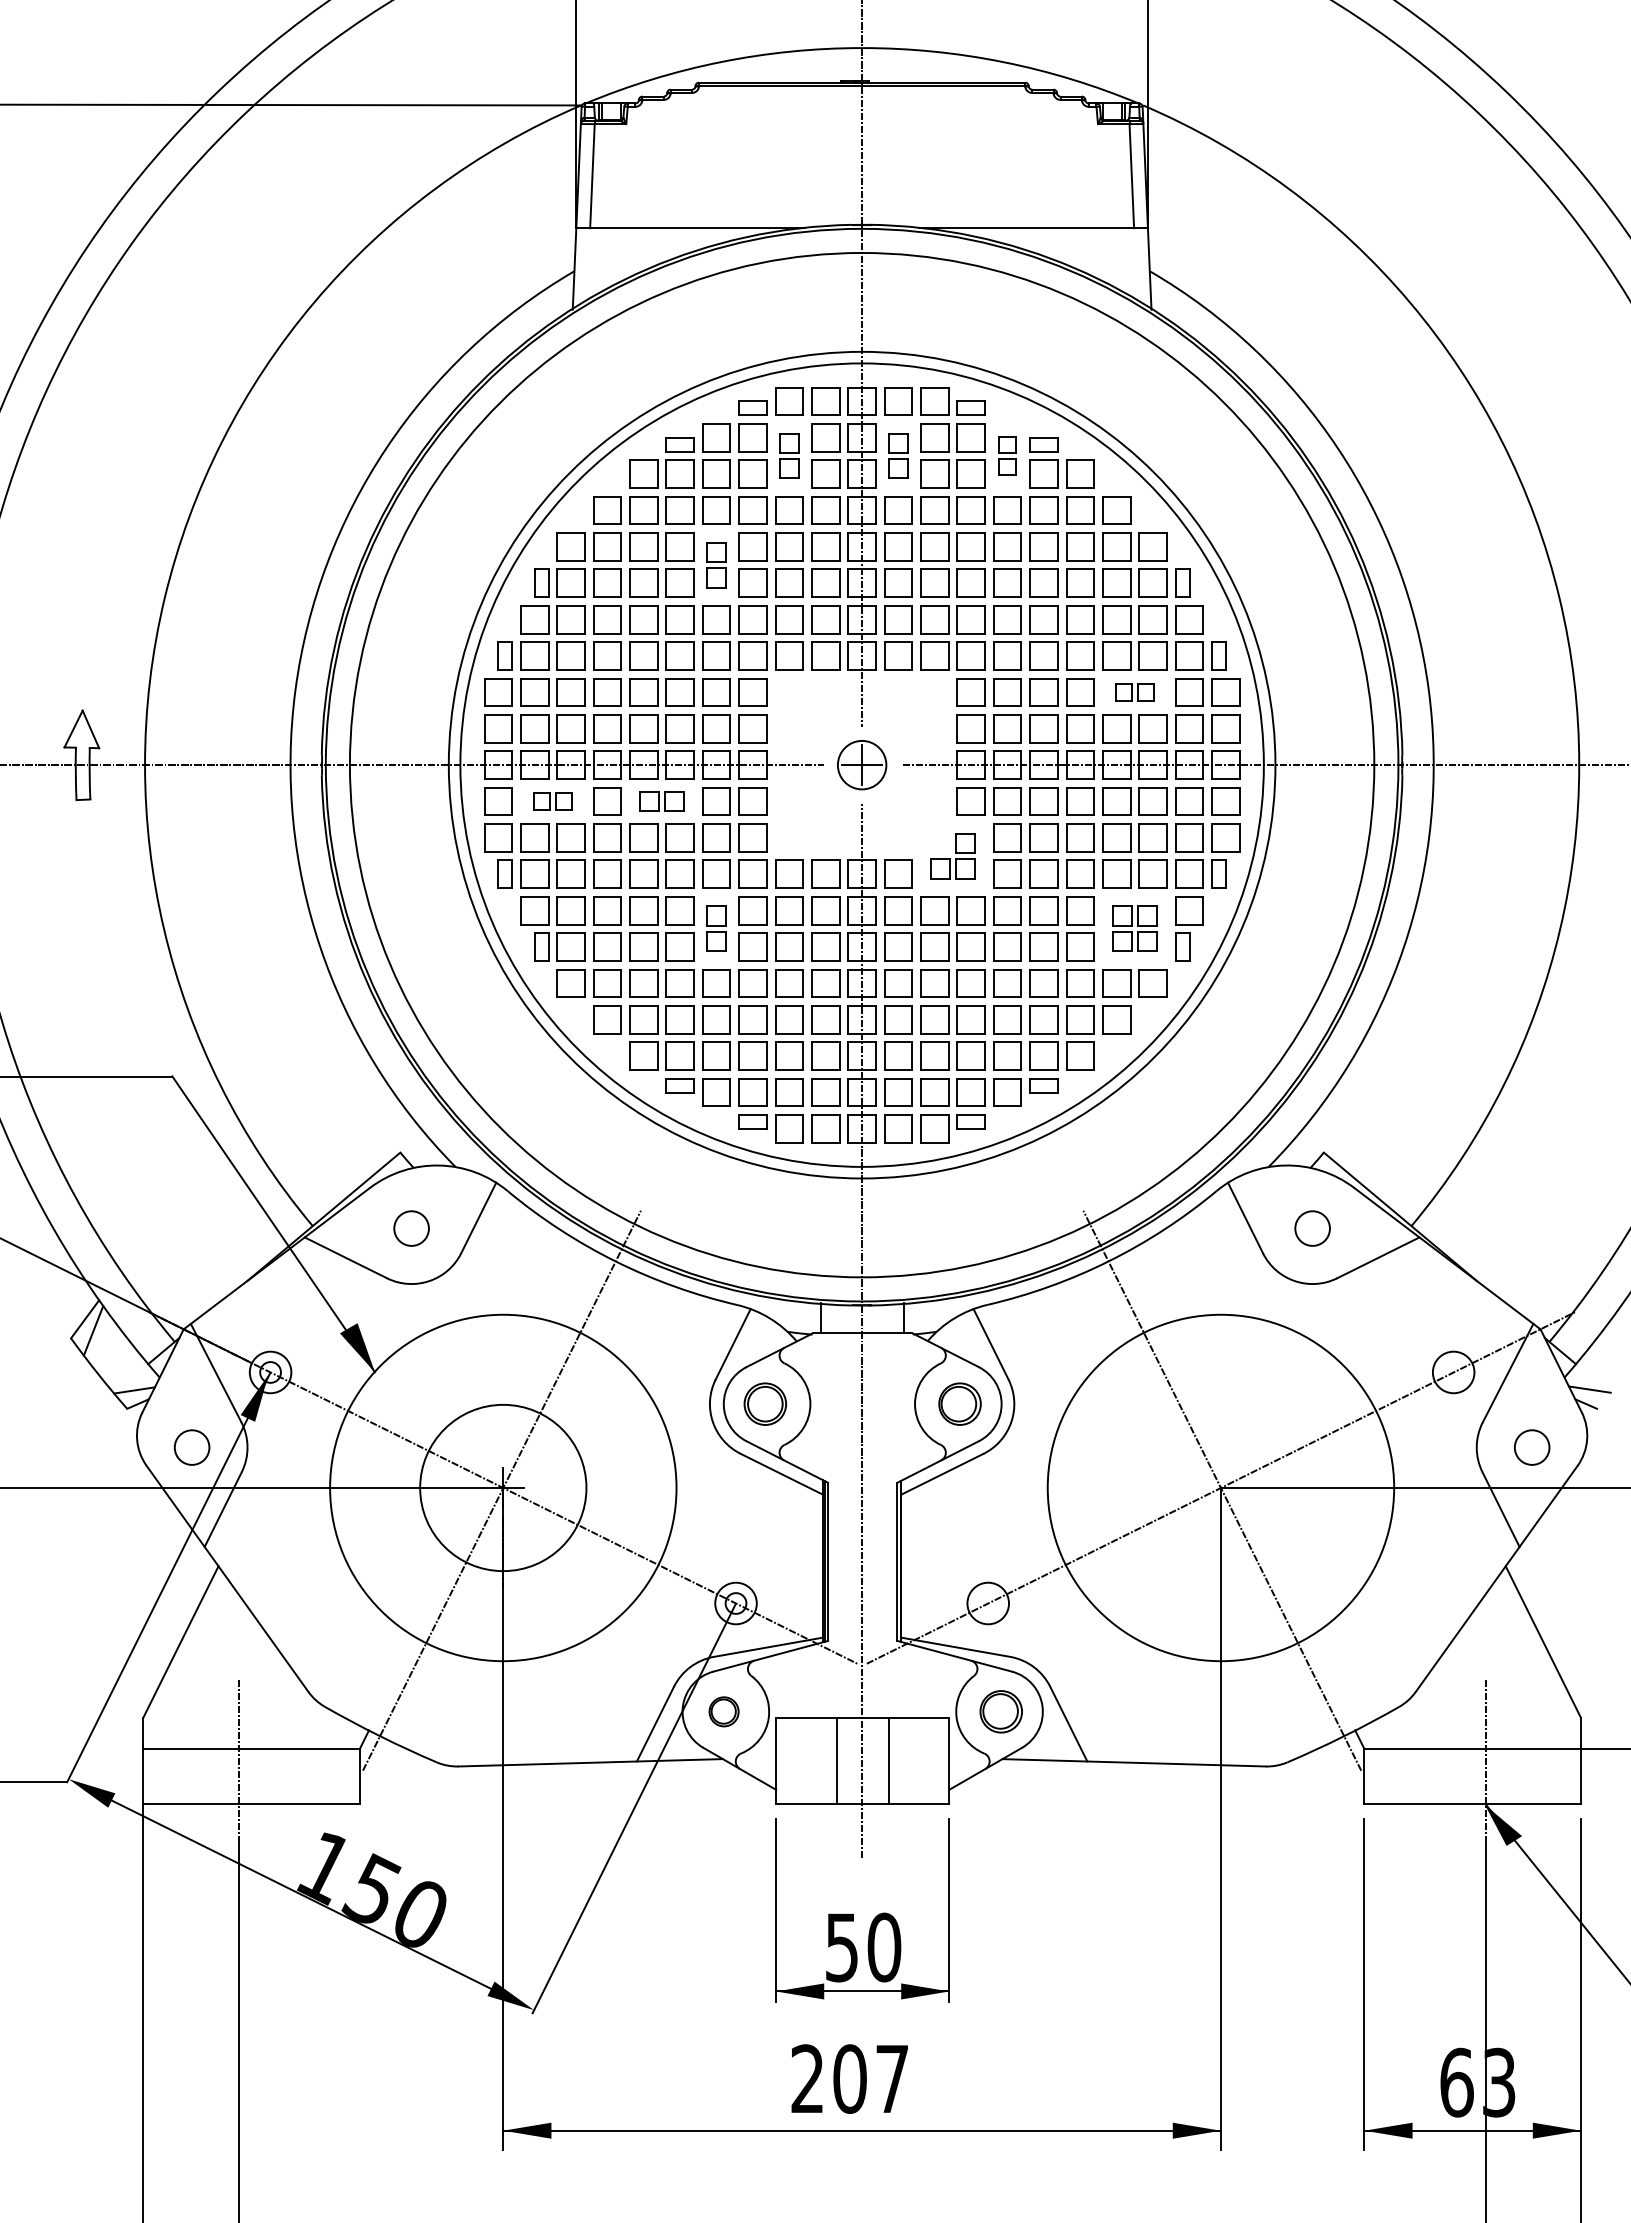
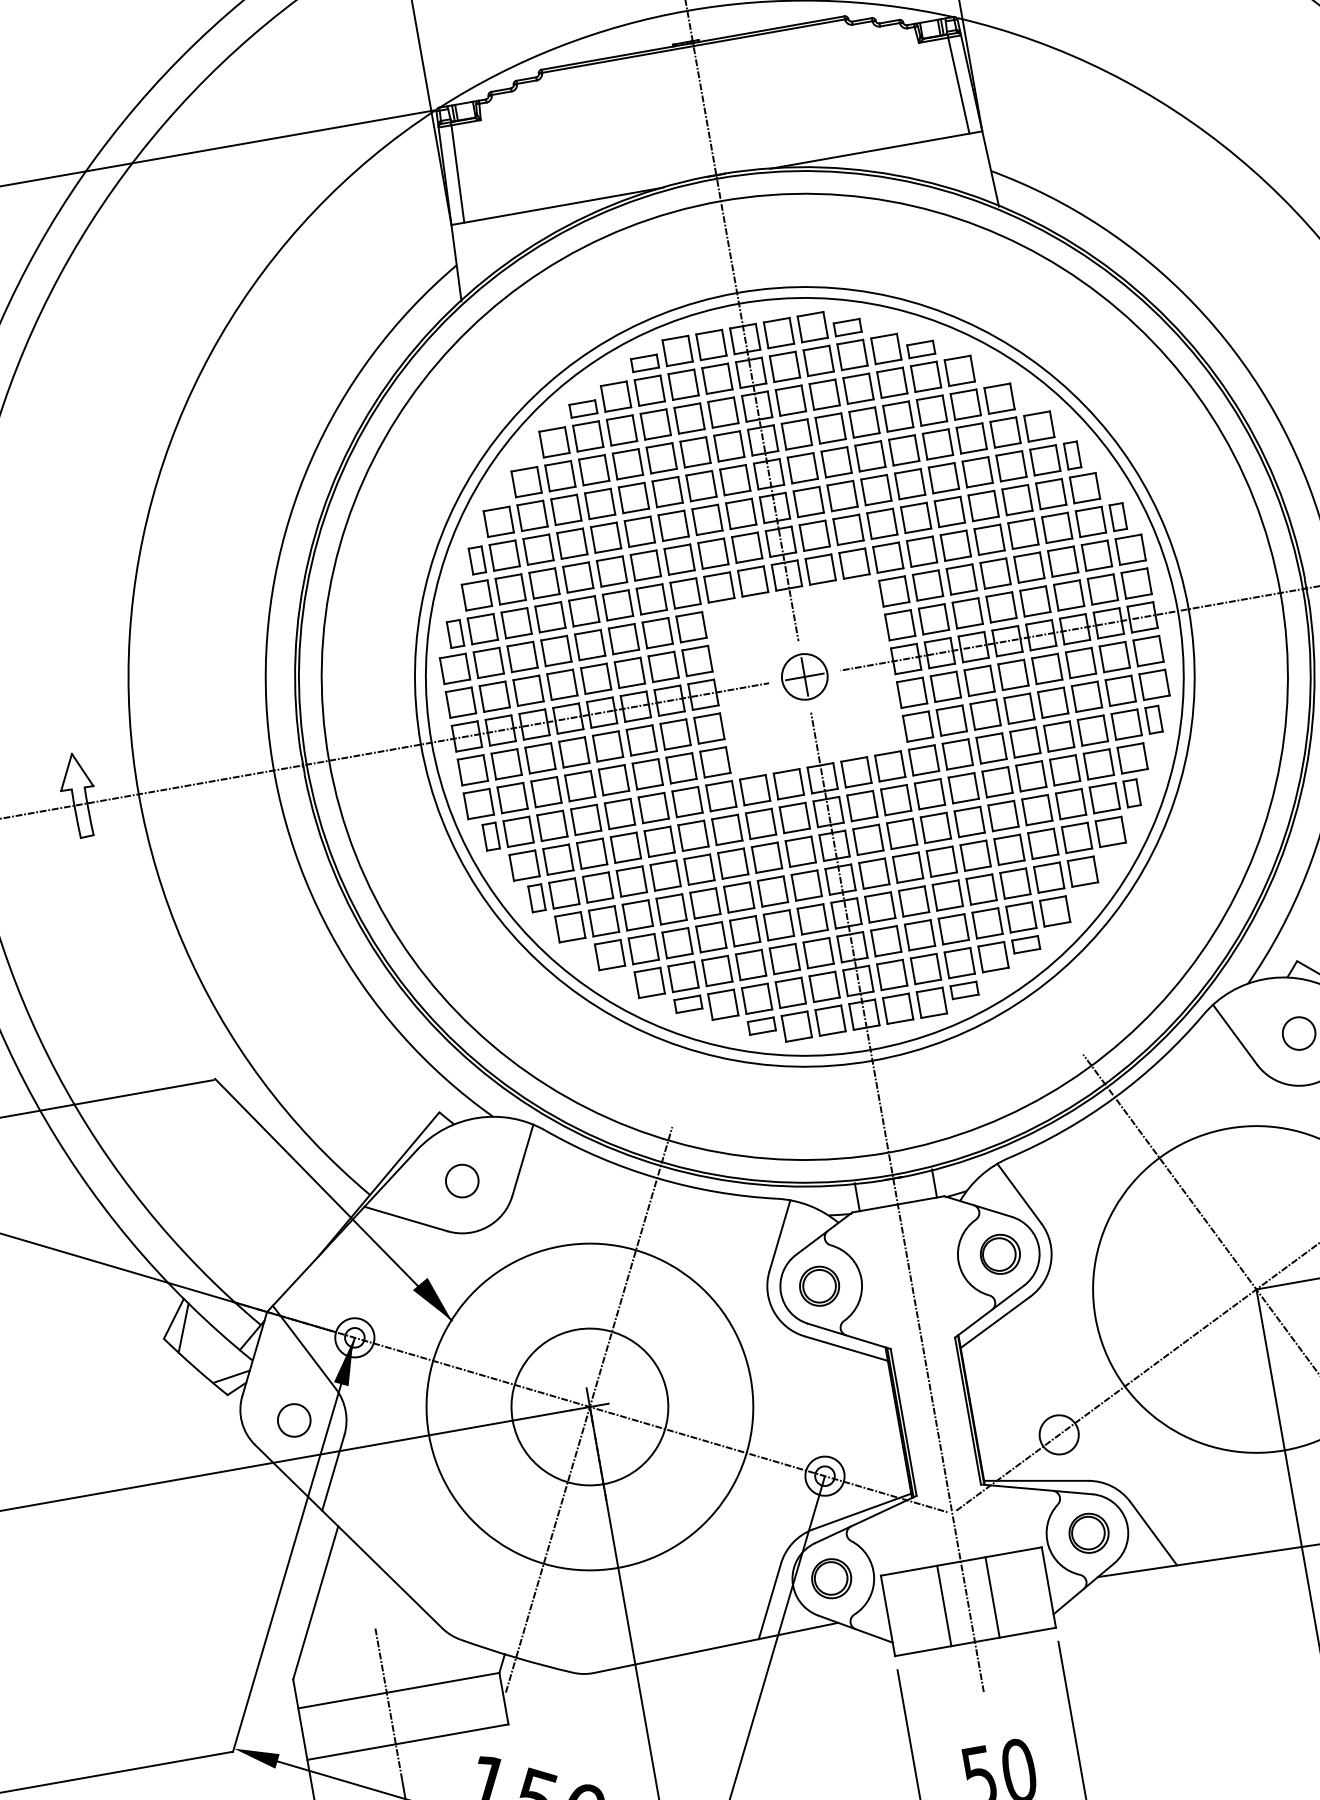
part: (789, 455) -> (686, 401), size x1.43
part: (898, 455) -> (787, 383), size x1.43
part: (1007, 455) -> (889, 365), size x1.67
part: (716, 564) -> (636, 514), size x1.43
part: (1134, 692) -> (1045, 564), size x1.67
part: (552, 801) -> (523, 761), size x1.67
part: (661, 801) -> (624, 743), size x1.43
part: (952, 855) -> (903, 746), size x1.43
part: (716, 928) -> (696, 852), size x1.43
part: (1134, 928) -> (1084, 784), size x1.43
part: (723, 1711) -> (831, 1578), size x1.43

